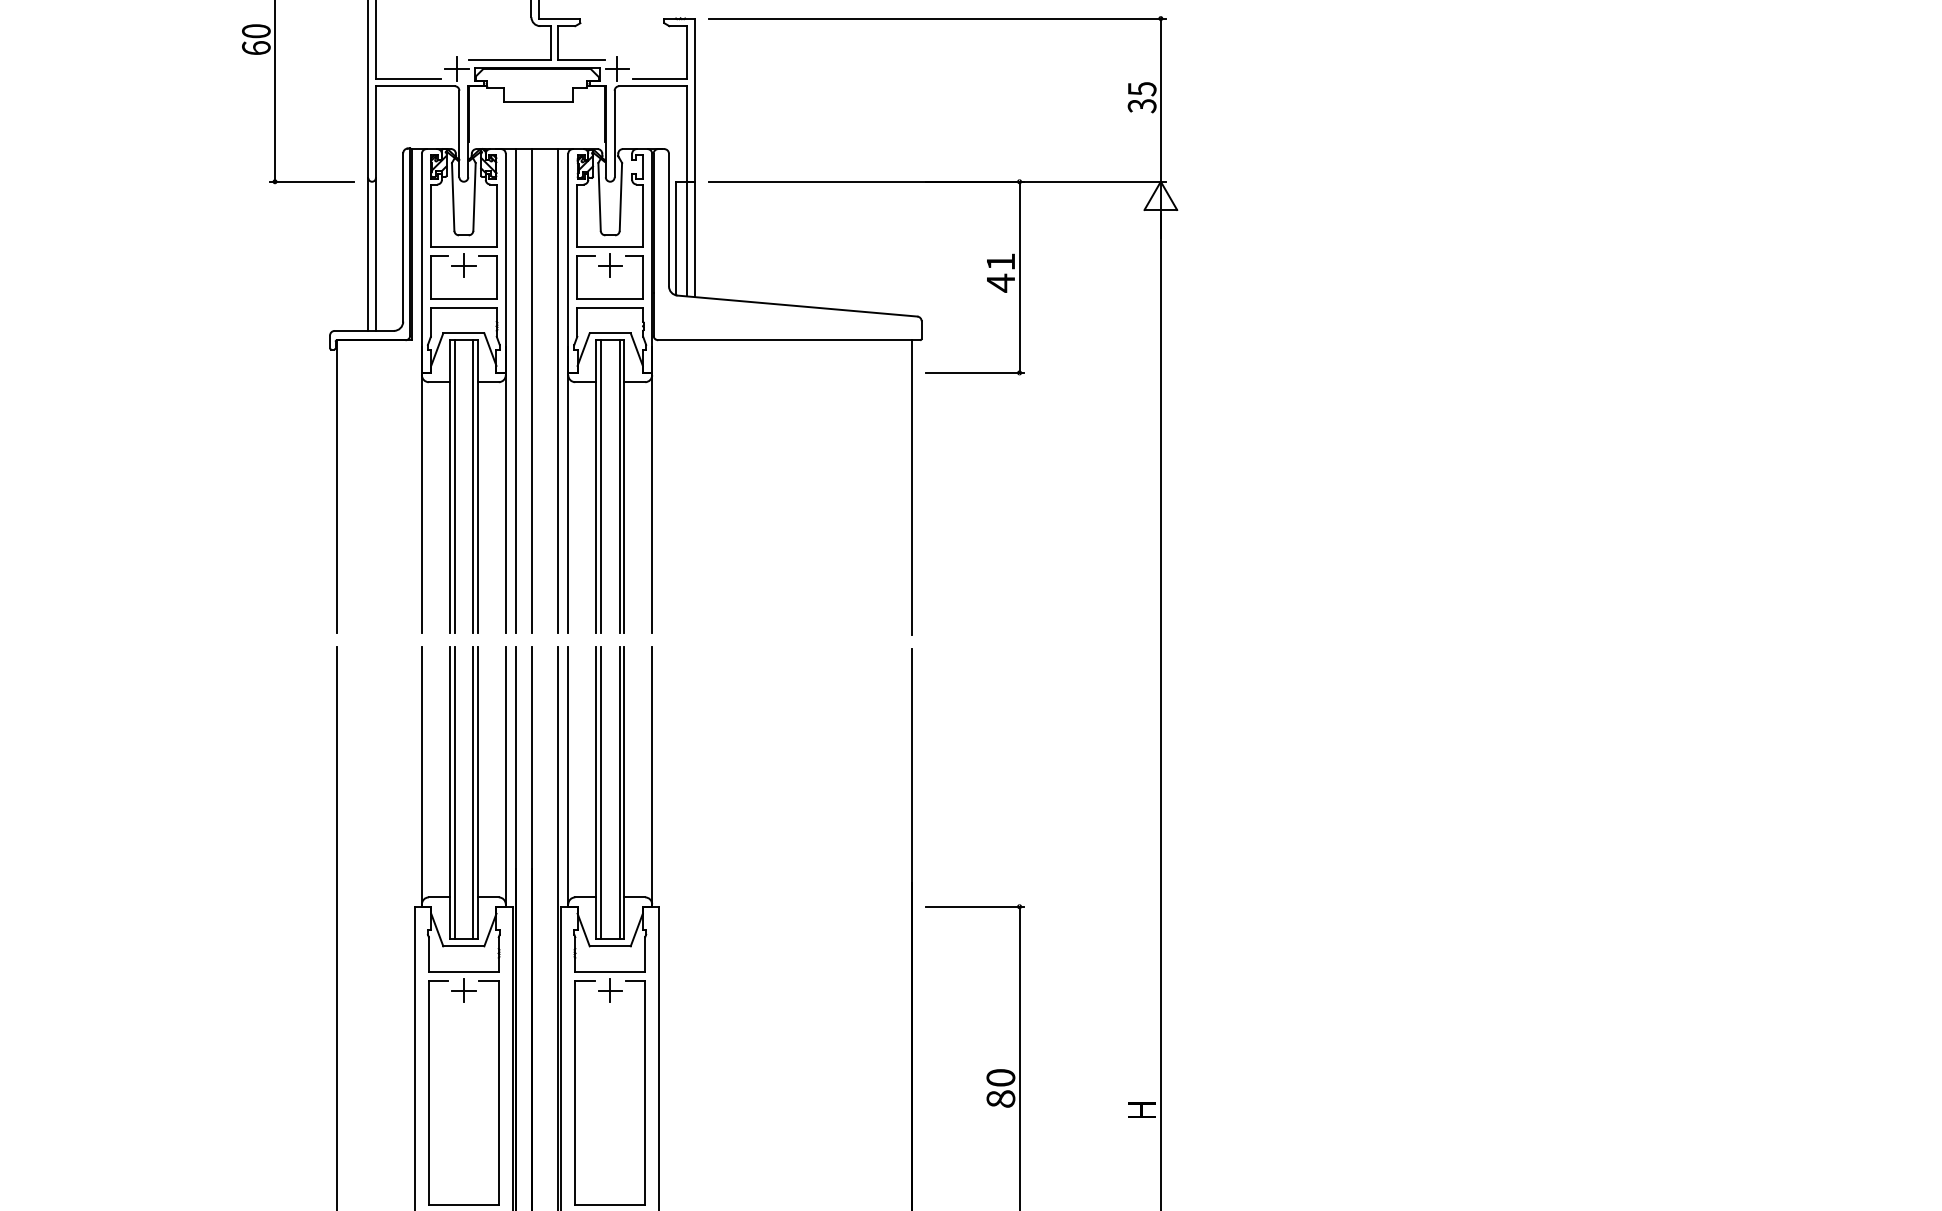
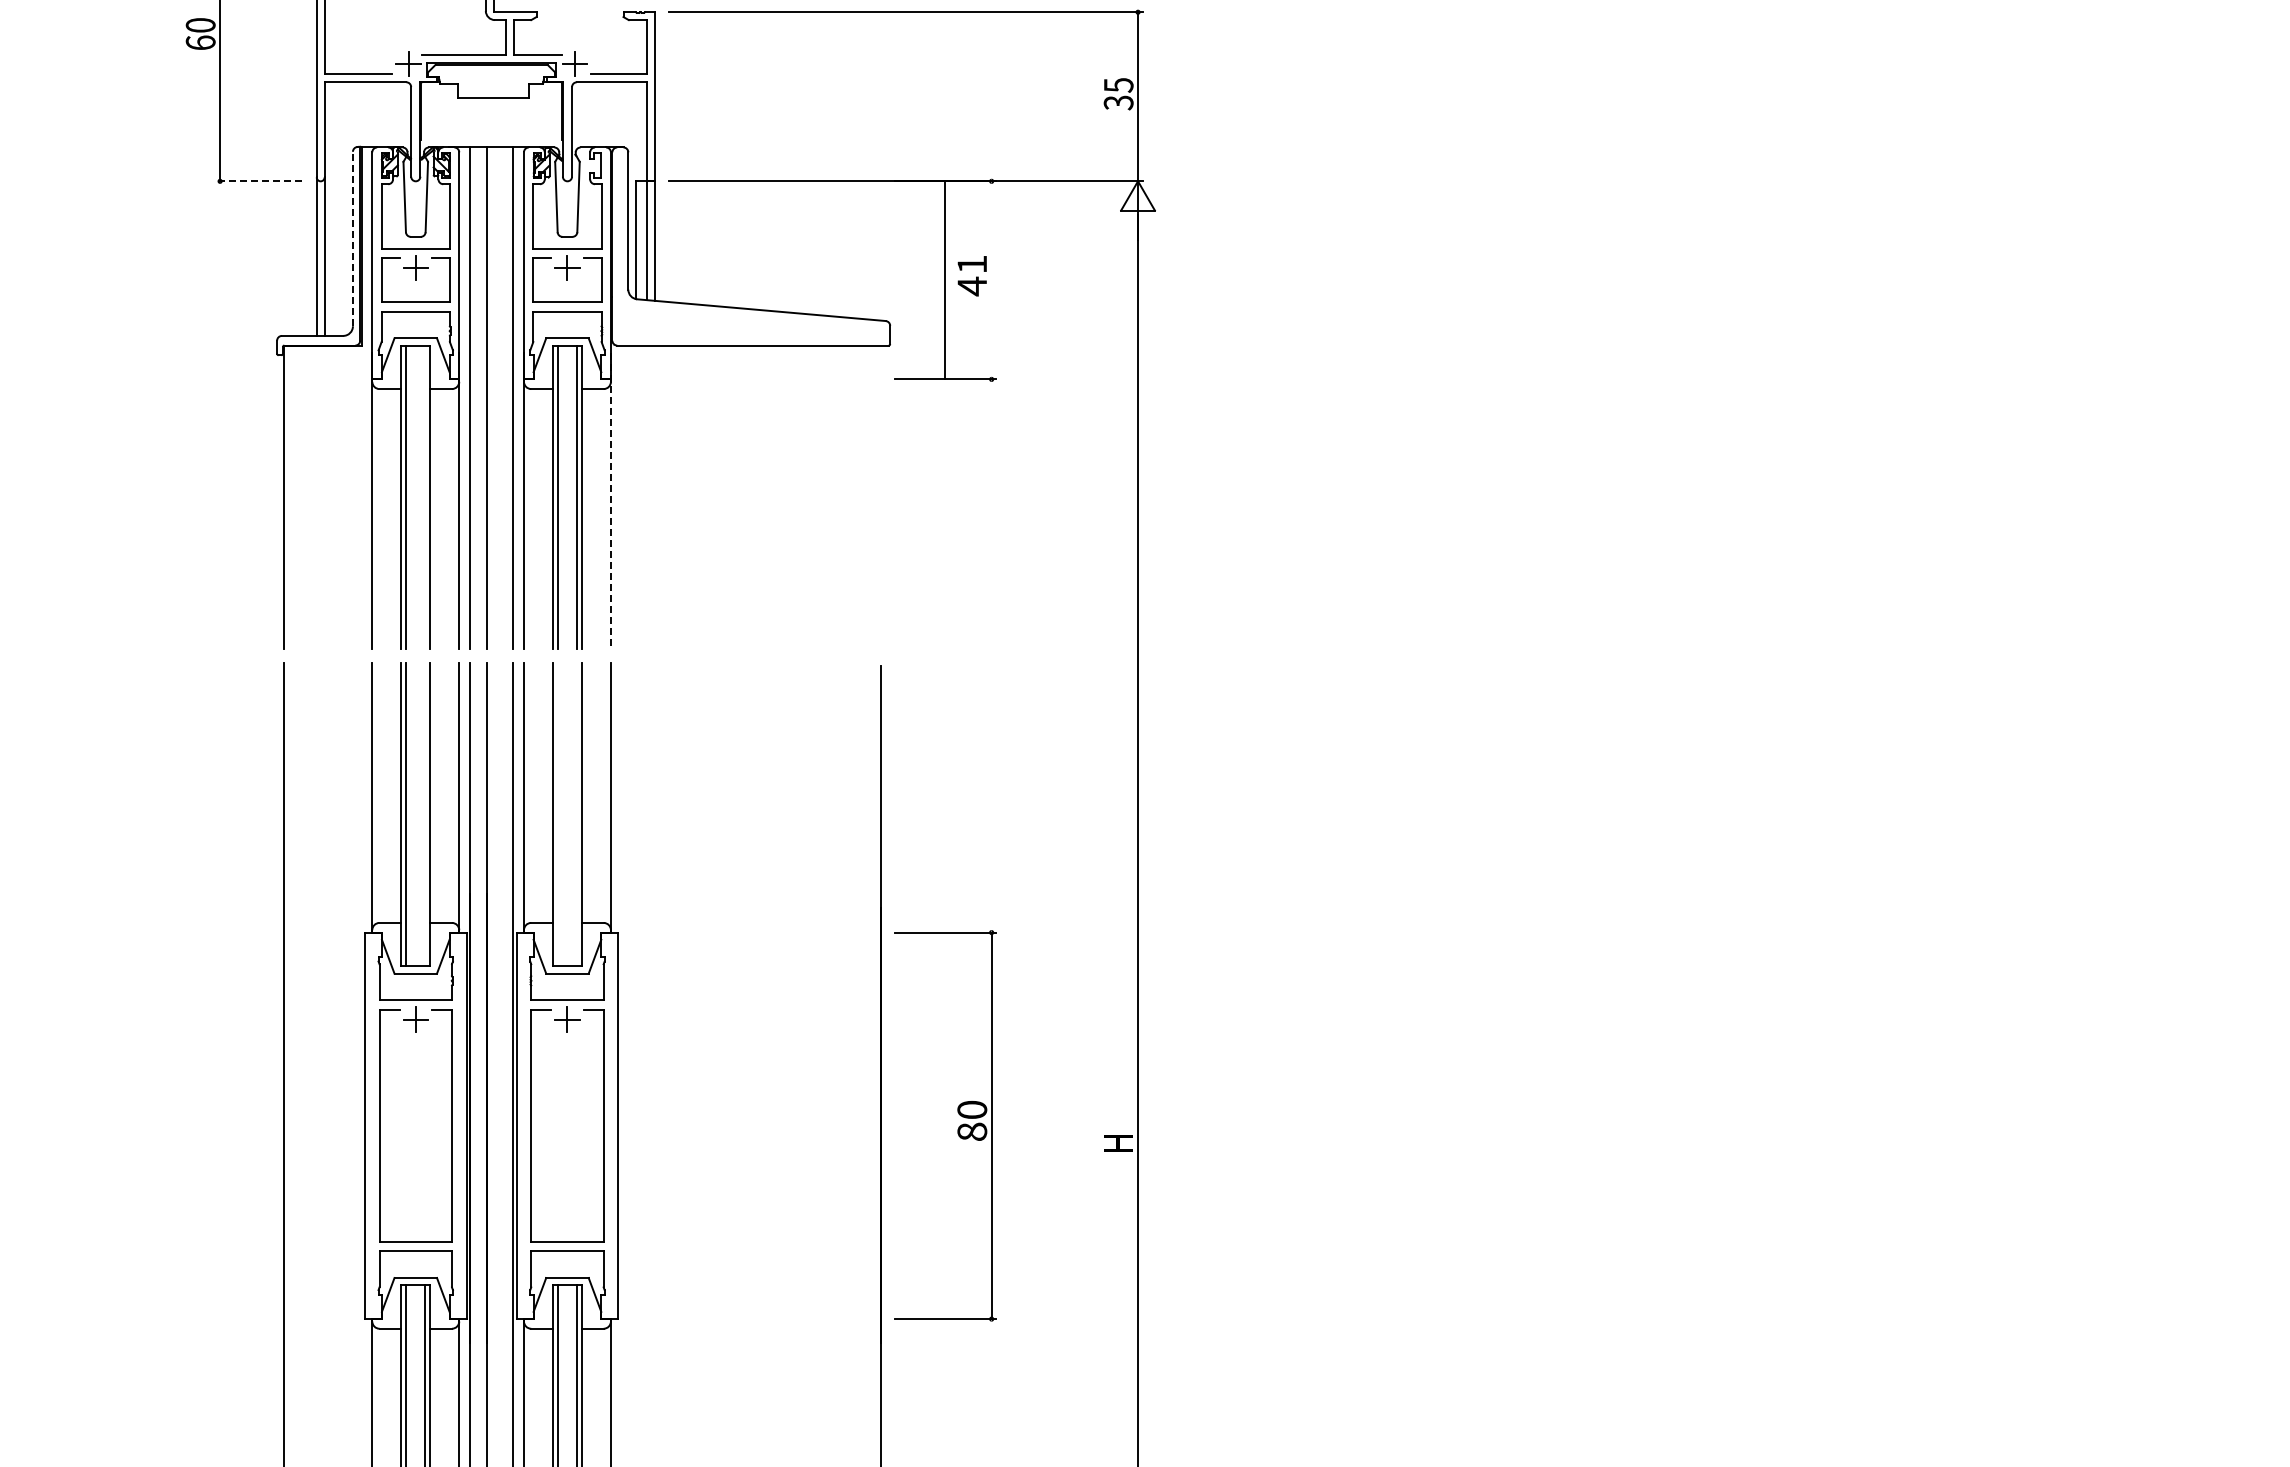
line: (312, 181) -> (258, 181), solid -> dashed
line: (402, 236) -> (352, 238), solid -> dashed
line: (1019, 277) -> (944, 280), moved
line: (473, 485) -> (425, 496), removed
line: (912, 487) -> (880, 498), removed
line: (651, 489) -> (610, 500), solid -> dashed
line: (473, 792) -> (425, 814), removed
line: (600, 792) -> (557, 814), removed
line: (619, 792) -> (577, 814), removed

